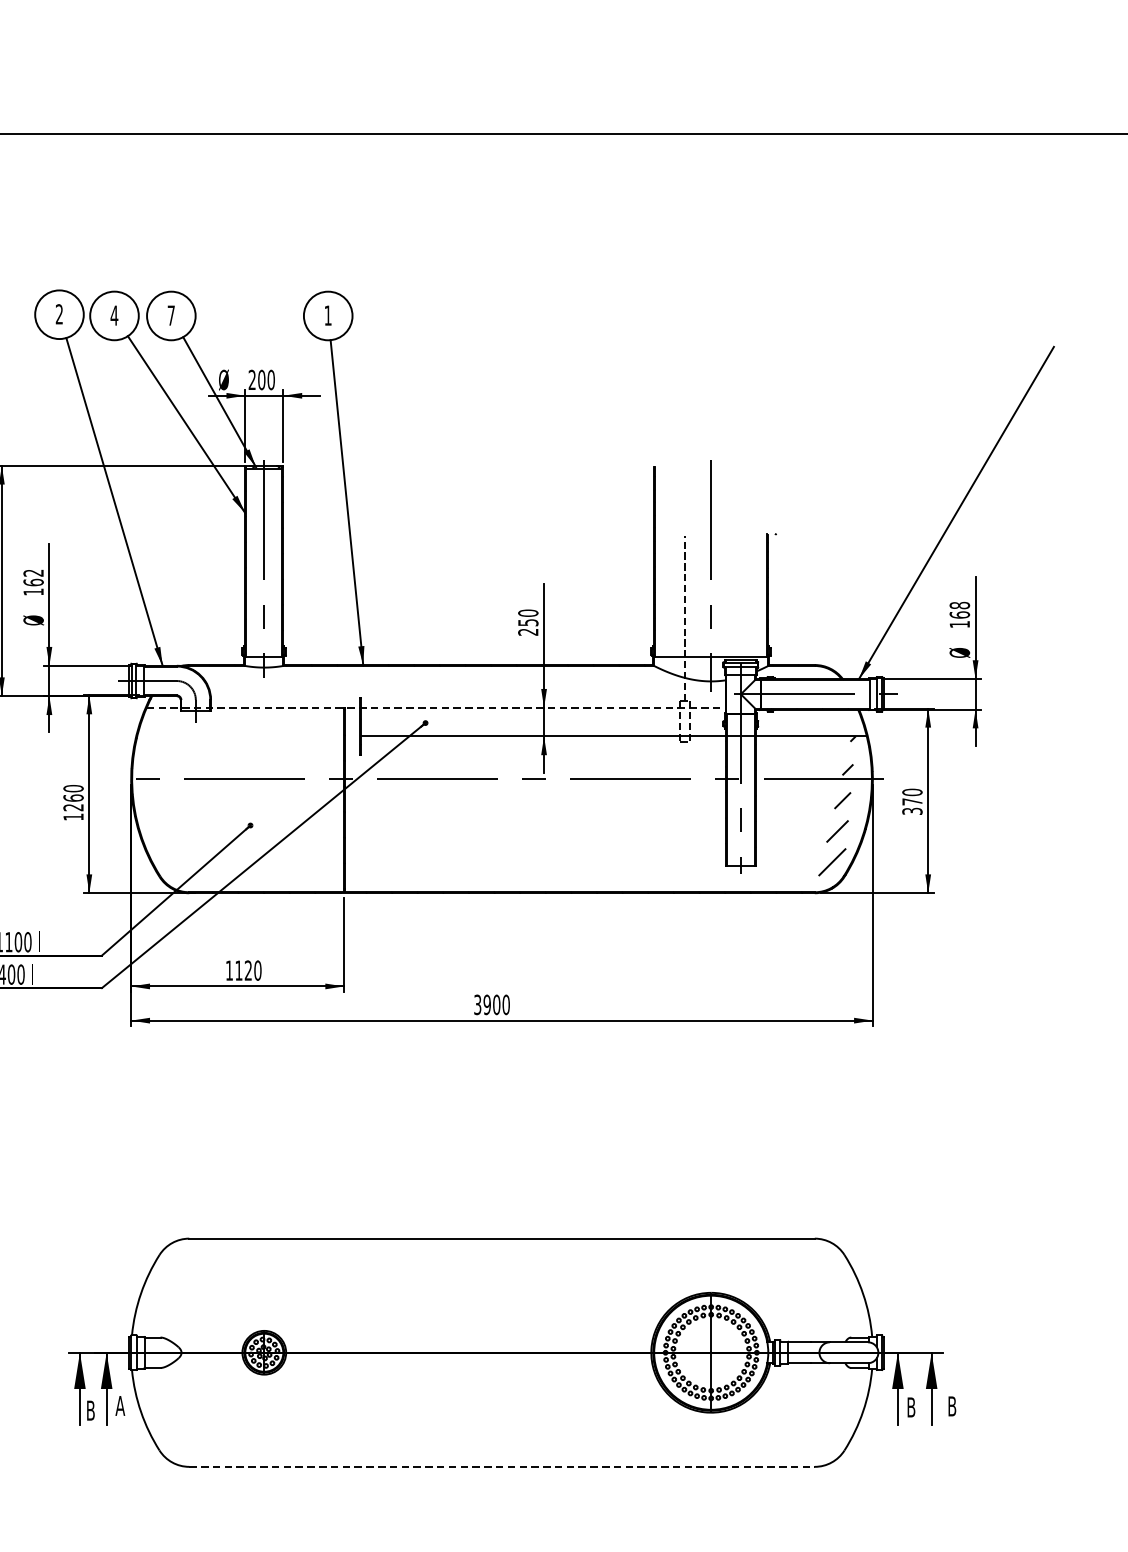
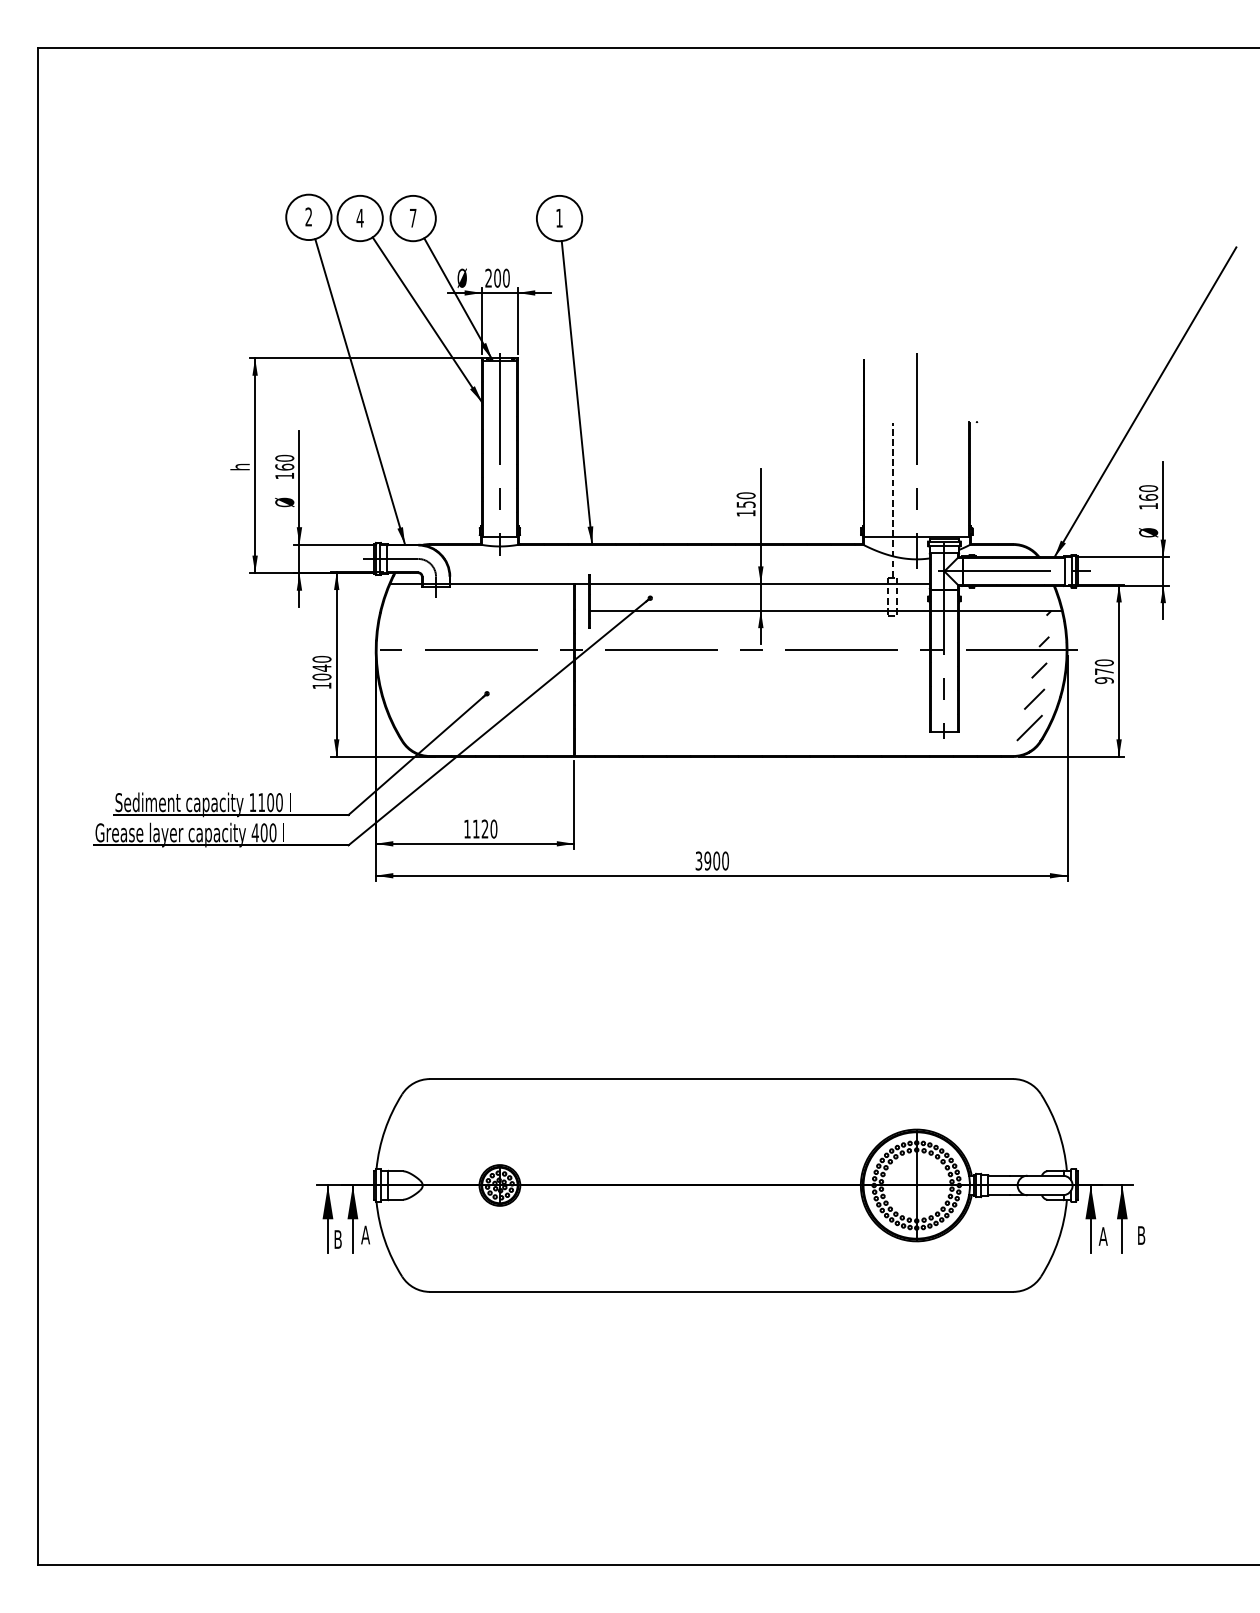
text: (33, 572) -> (284, 457), 162 -> 160
text: (959, 605) -> (1148, 488), 168 -> 160
text: (527, 632) -> (745, 513), 250 -> 150
line: (436, 707) -> (660, 583), dashed -> solid
text: (73, 802) -> (321, 672), 1260 -> 1040
text: (912, 811) -> (1104, 680), 370 -> 970
text: (910, 1407) -> (1102, 1236), B -> A
line: (501, 1466) -> (721, 1291), dashed -> solid

